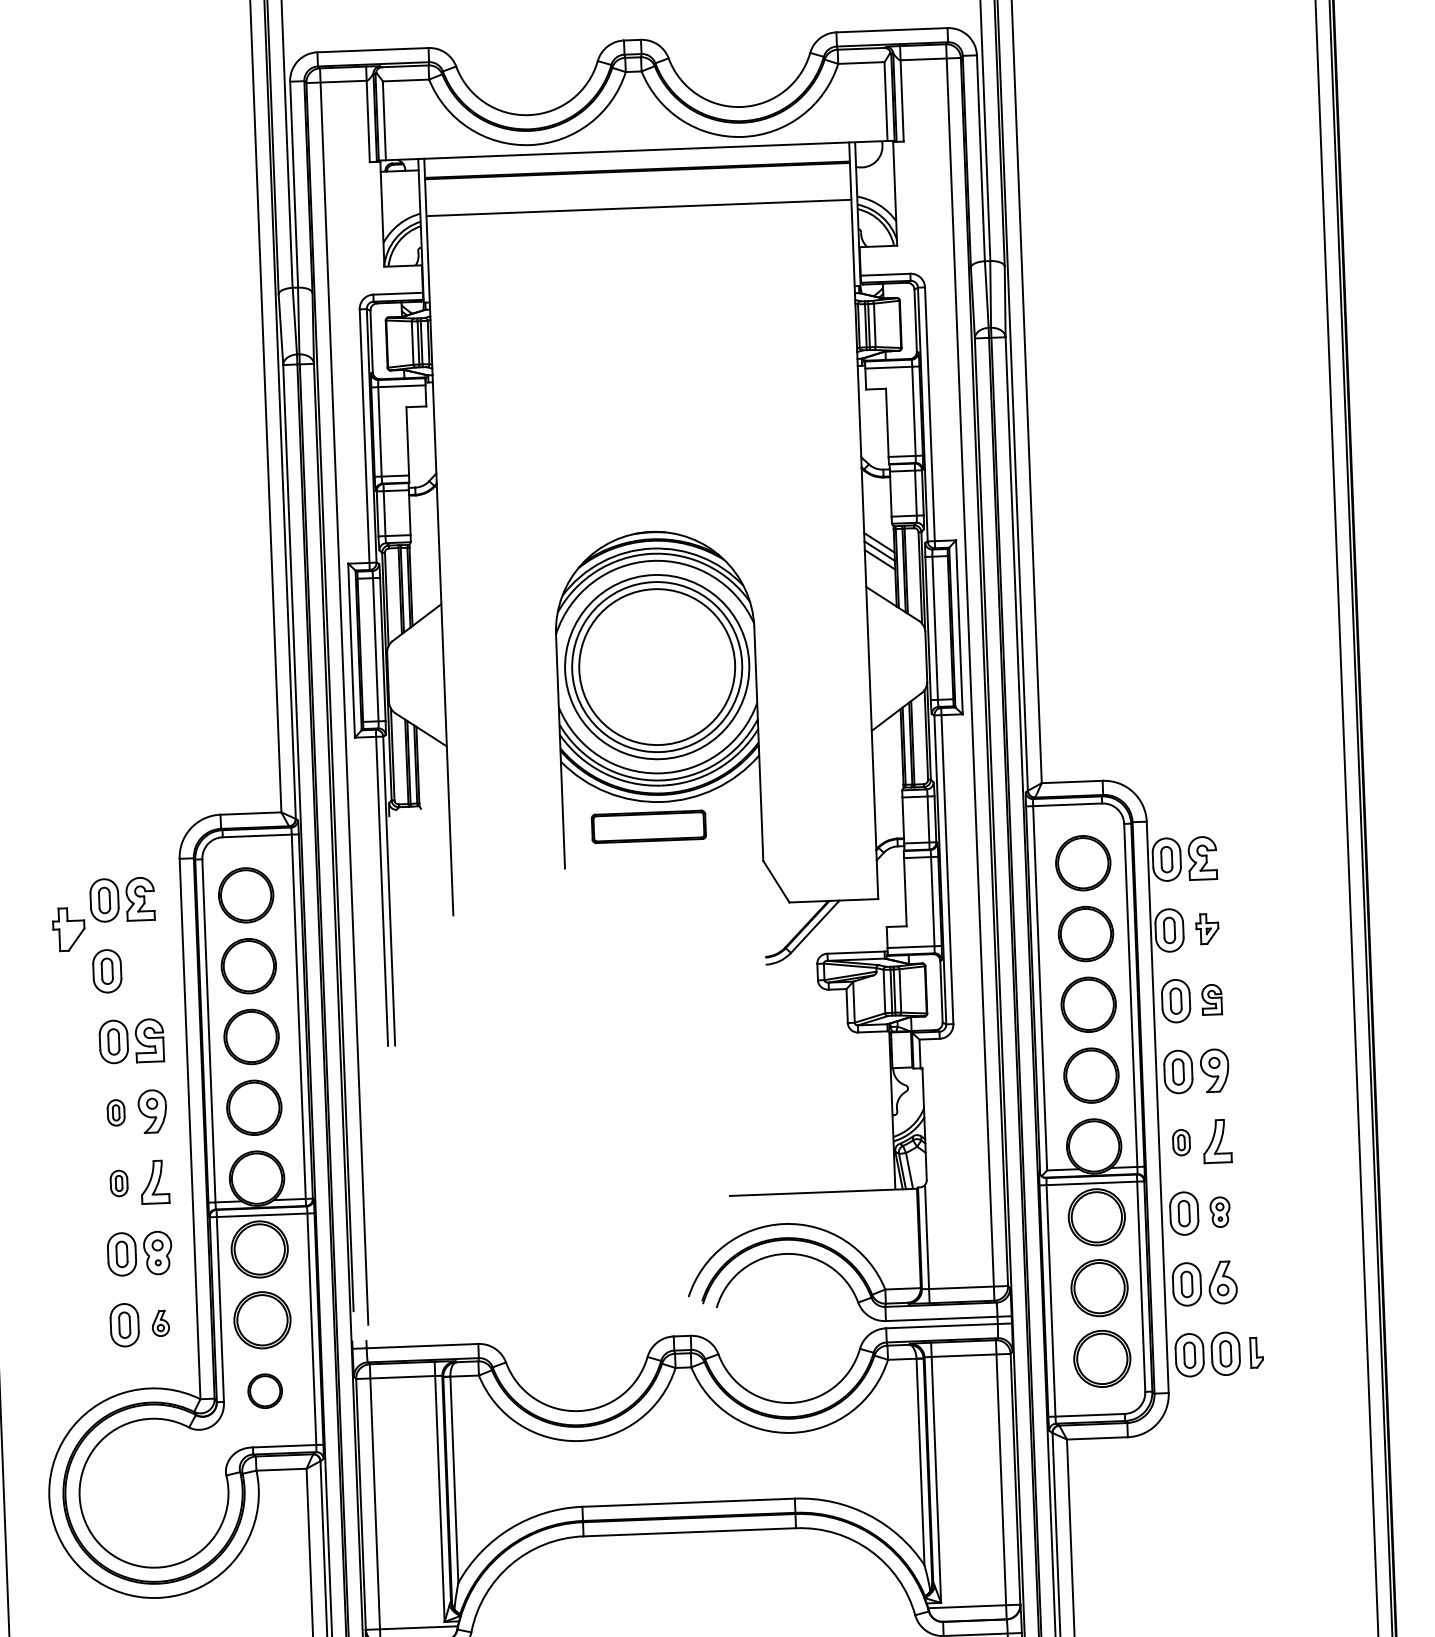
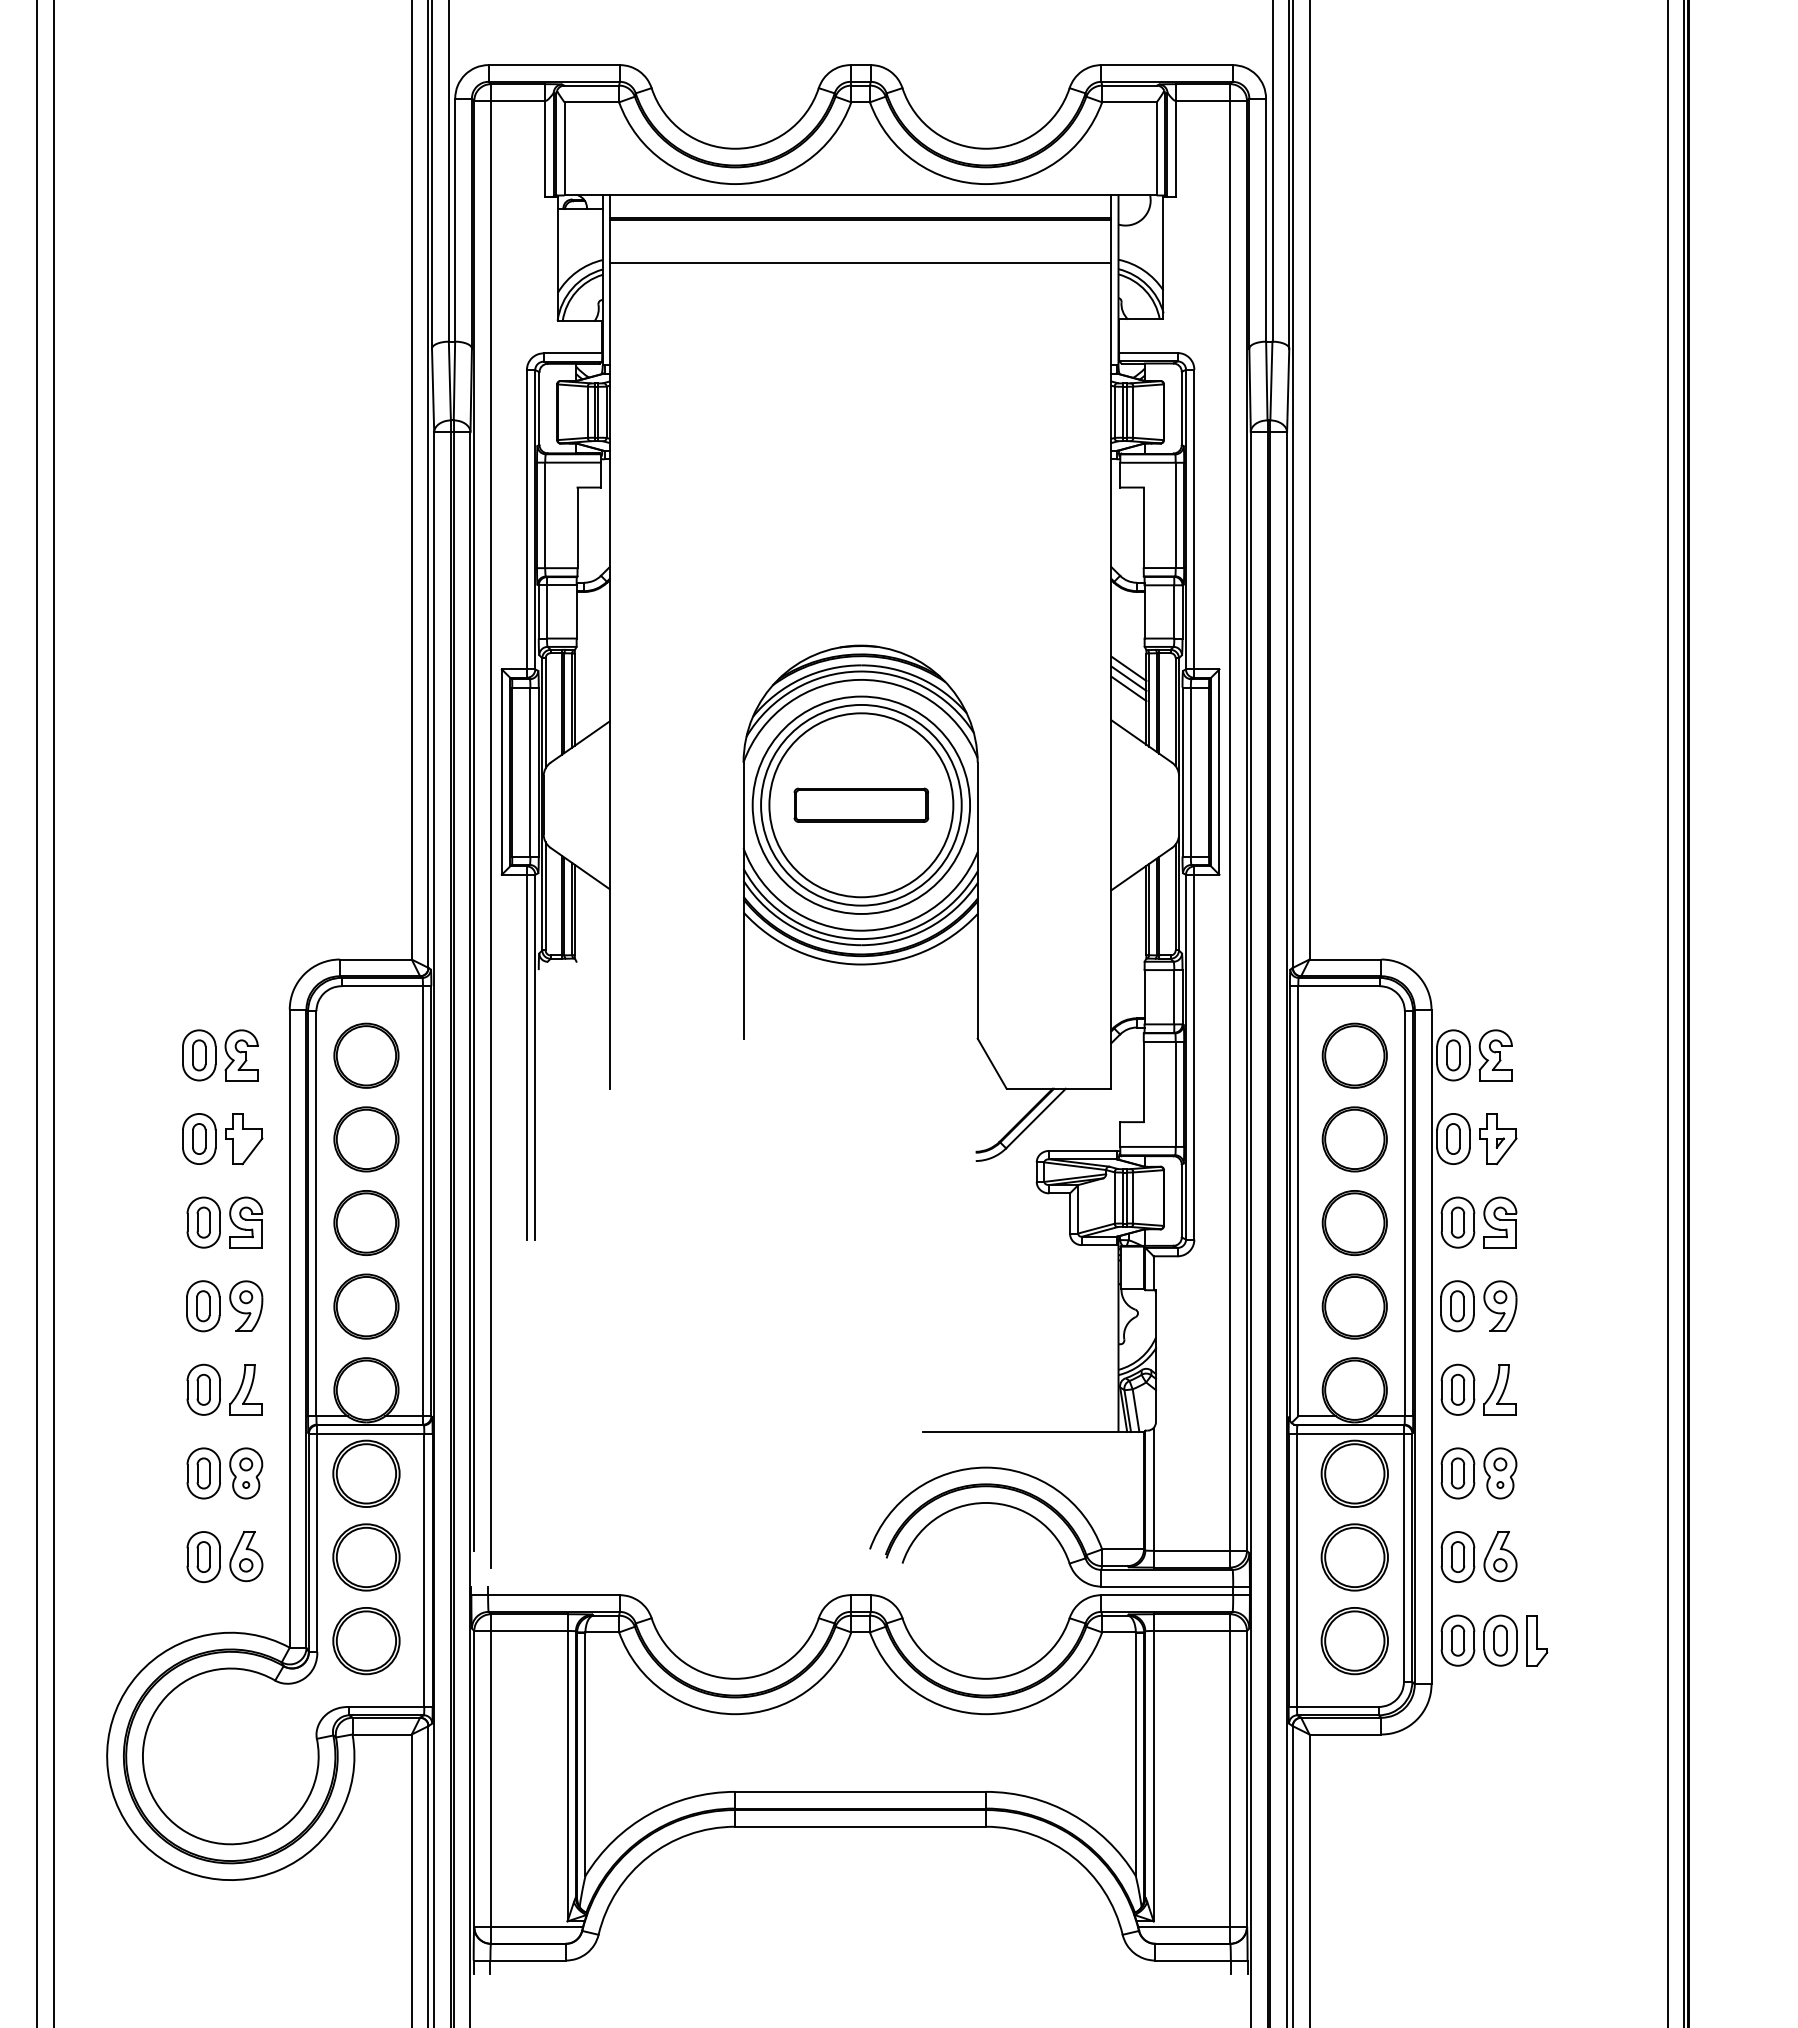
part: (648, 826) -> (861, 804), moved
part: (1207, 928) -> (1498, 1138), size x1.43
part: (69, 929) -> (244, 1139), moved
part: (1212, 999) -> (1500, 1222), size x1.43
part: (116, 1113) -> (203, 1306), size x1.67
part: (1181, 1142) -> (1457, 1389), size x1.67
part: (118, 1183) -> (203, 1389), size x1.67
part: (1220, 1212) -> (1500, 1473), size x1.43
part: (160, 1323) -> (246, 1556), size x1.67
part: (1257, 1352) -> (1537, 1640), size x1.43
part: (265, 1391) -> (366, 1641), size x1.67

